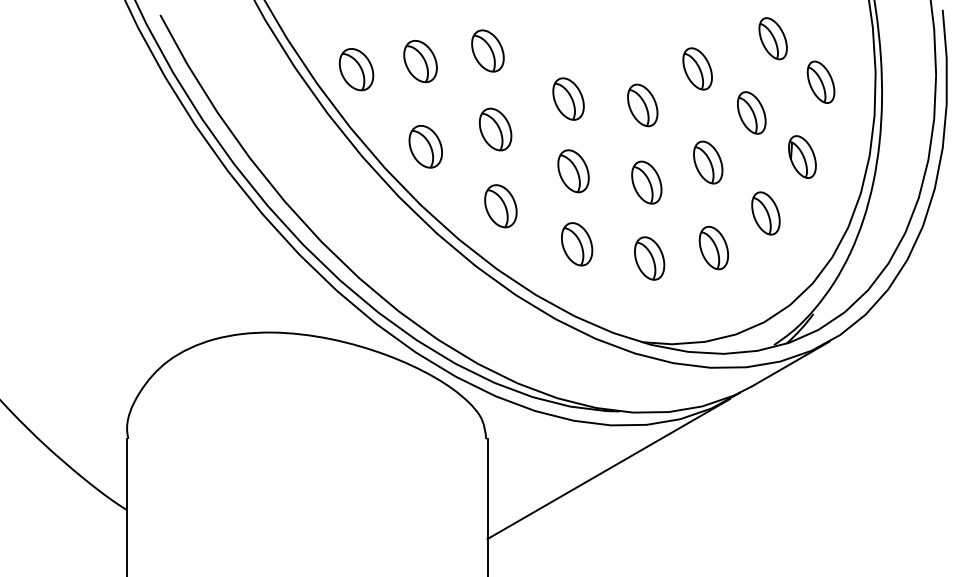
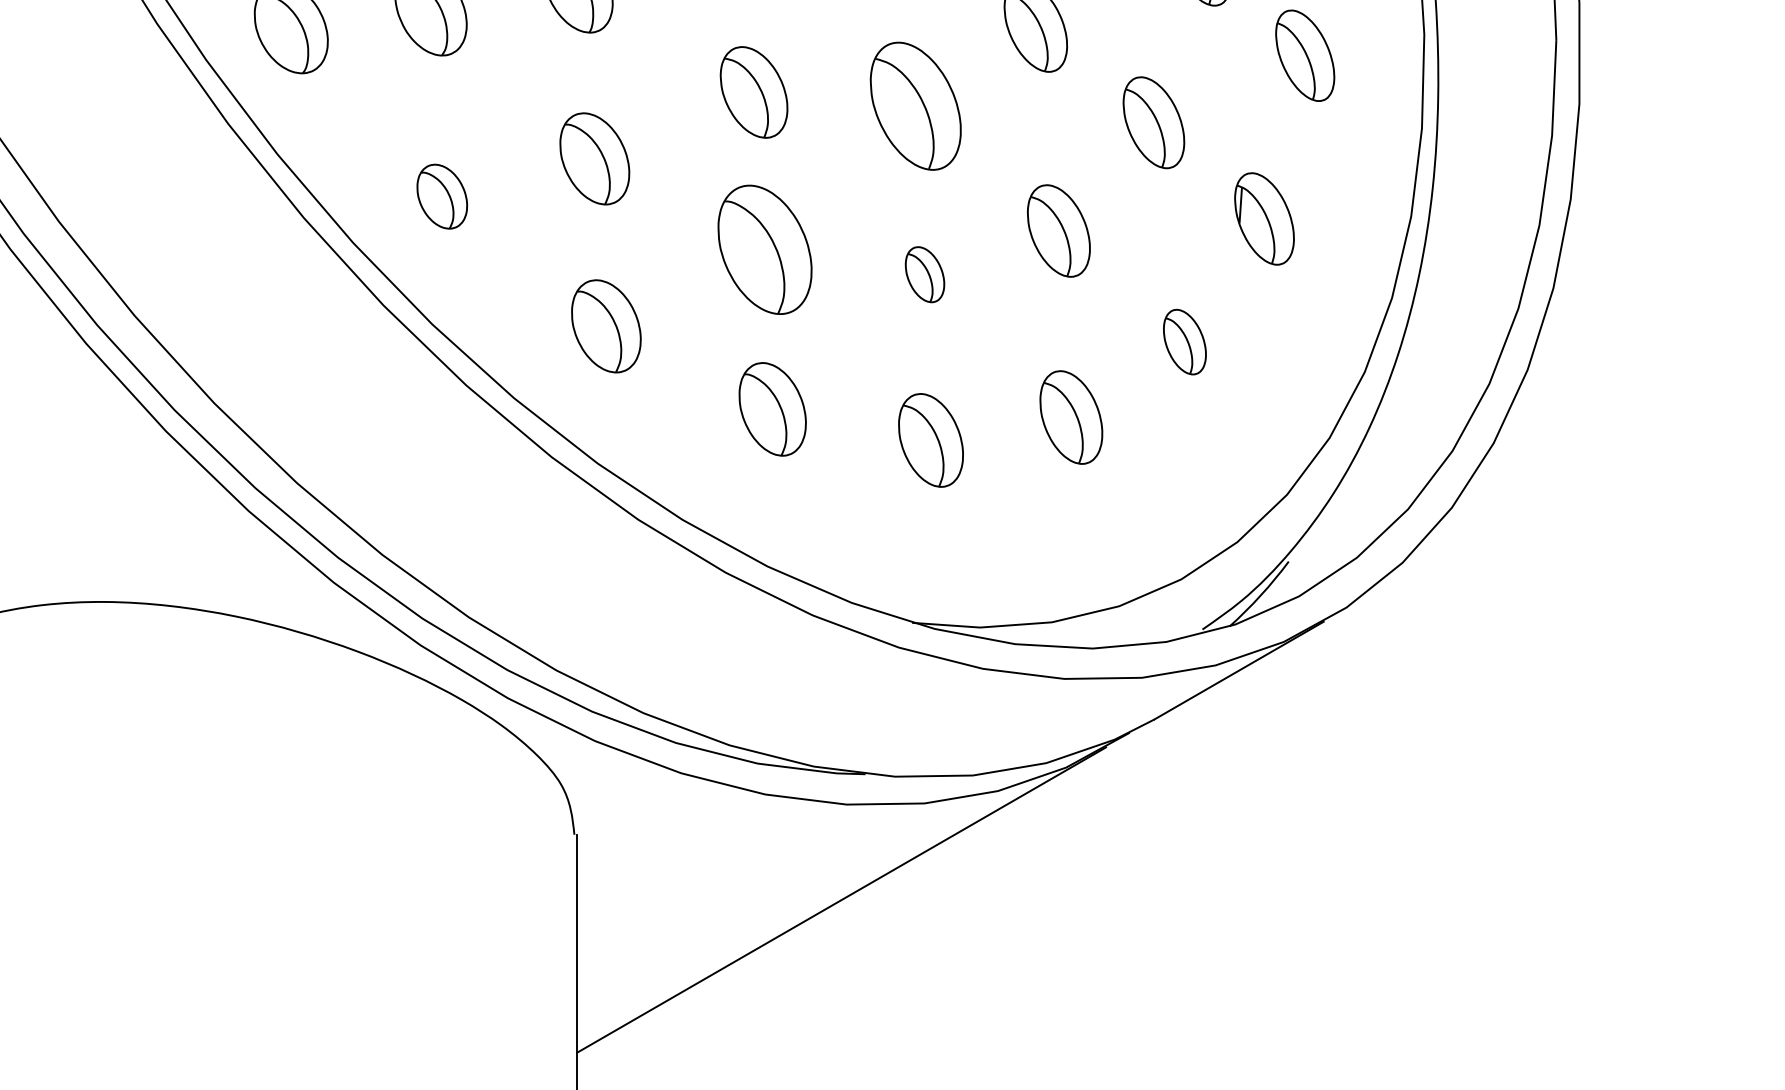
part: (642, 105) -> (915, 106), size x1.4
part: (425, 146) -> (441, 195), size x0.7
part: (573, 171) -> (764, 250), size x1.4
part: (646, 182) -> (924, 274), size x0.6
part: (765, 213) -> (1183, 342), size x0.7

